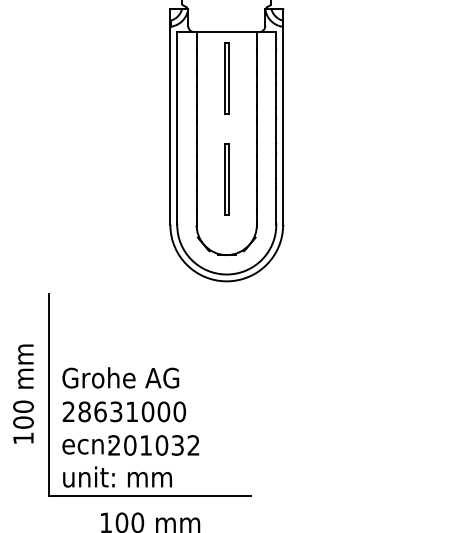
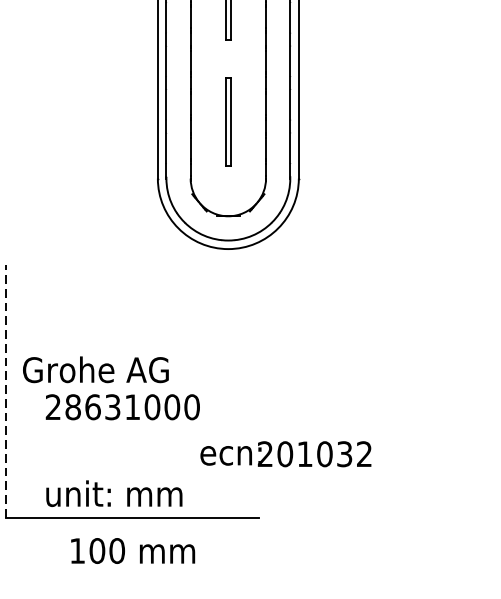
line: (49, 395) -> (6, 391), solid -> dashed
text: (123, 411) -> (121, 406), moved
text: (130, 445) -> (285, 454), moved
text: (117, 476) -> (114, 493), moved

